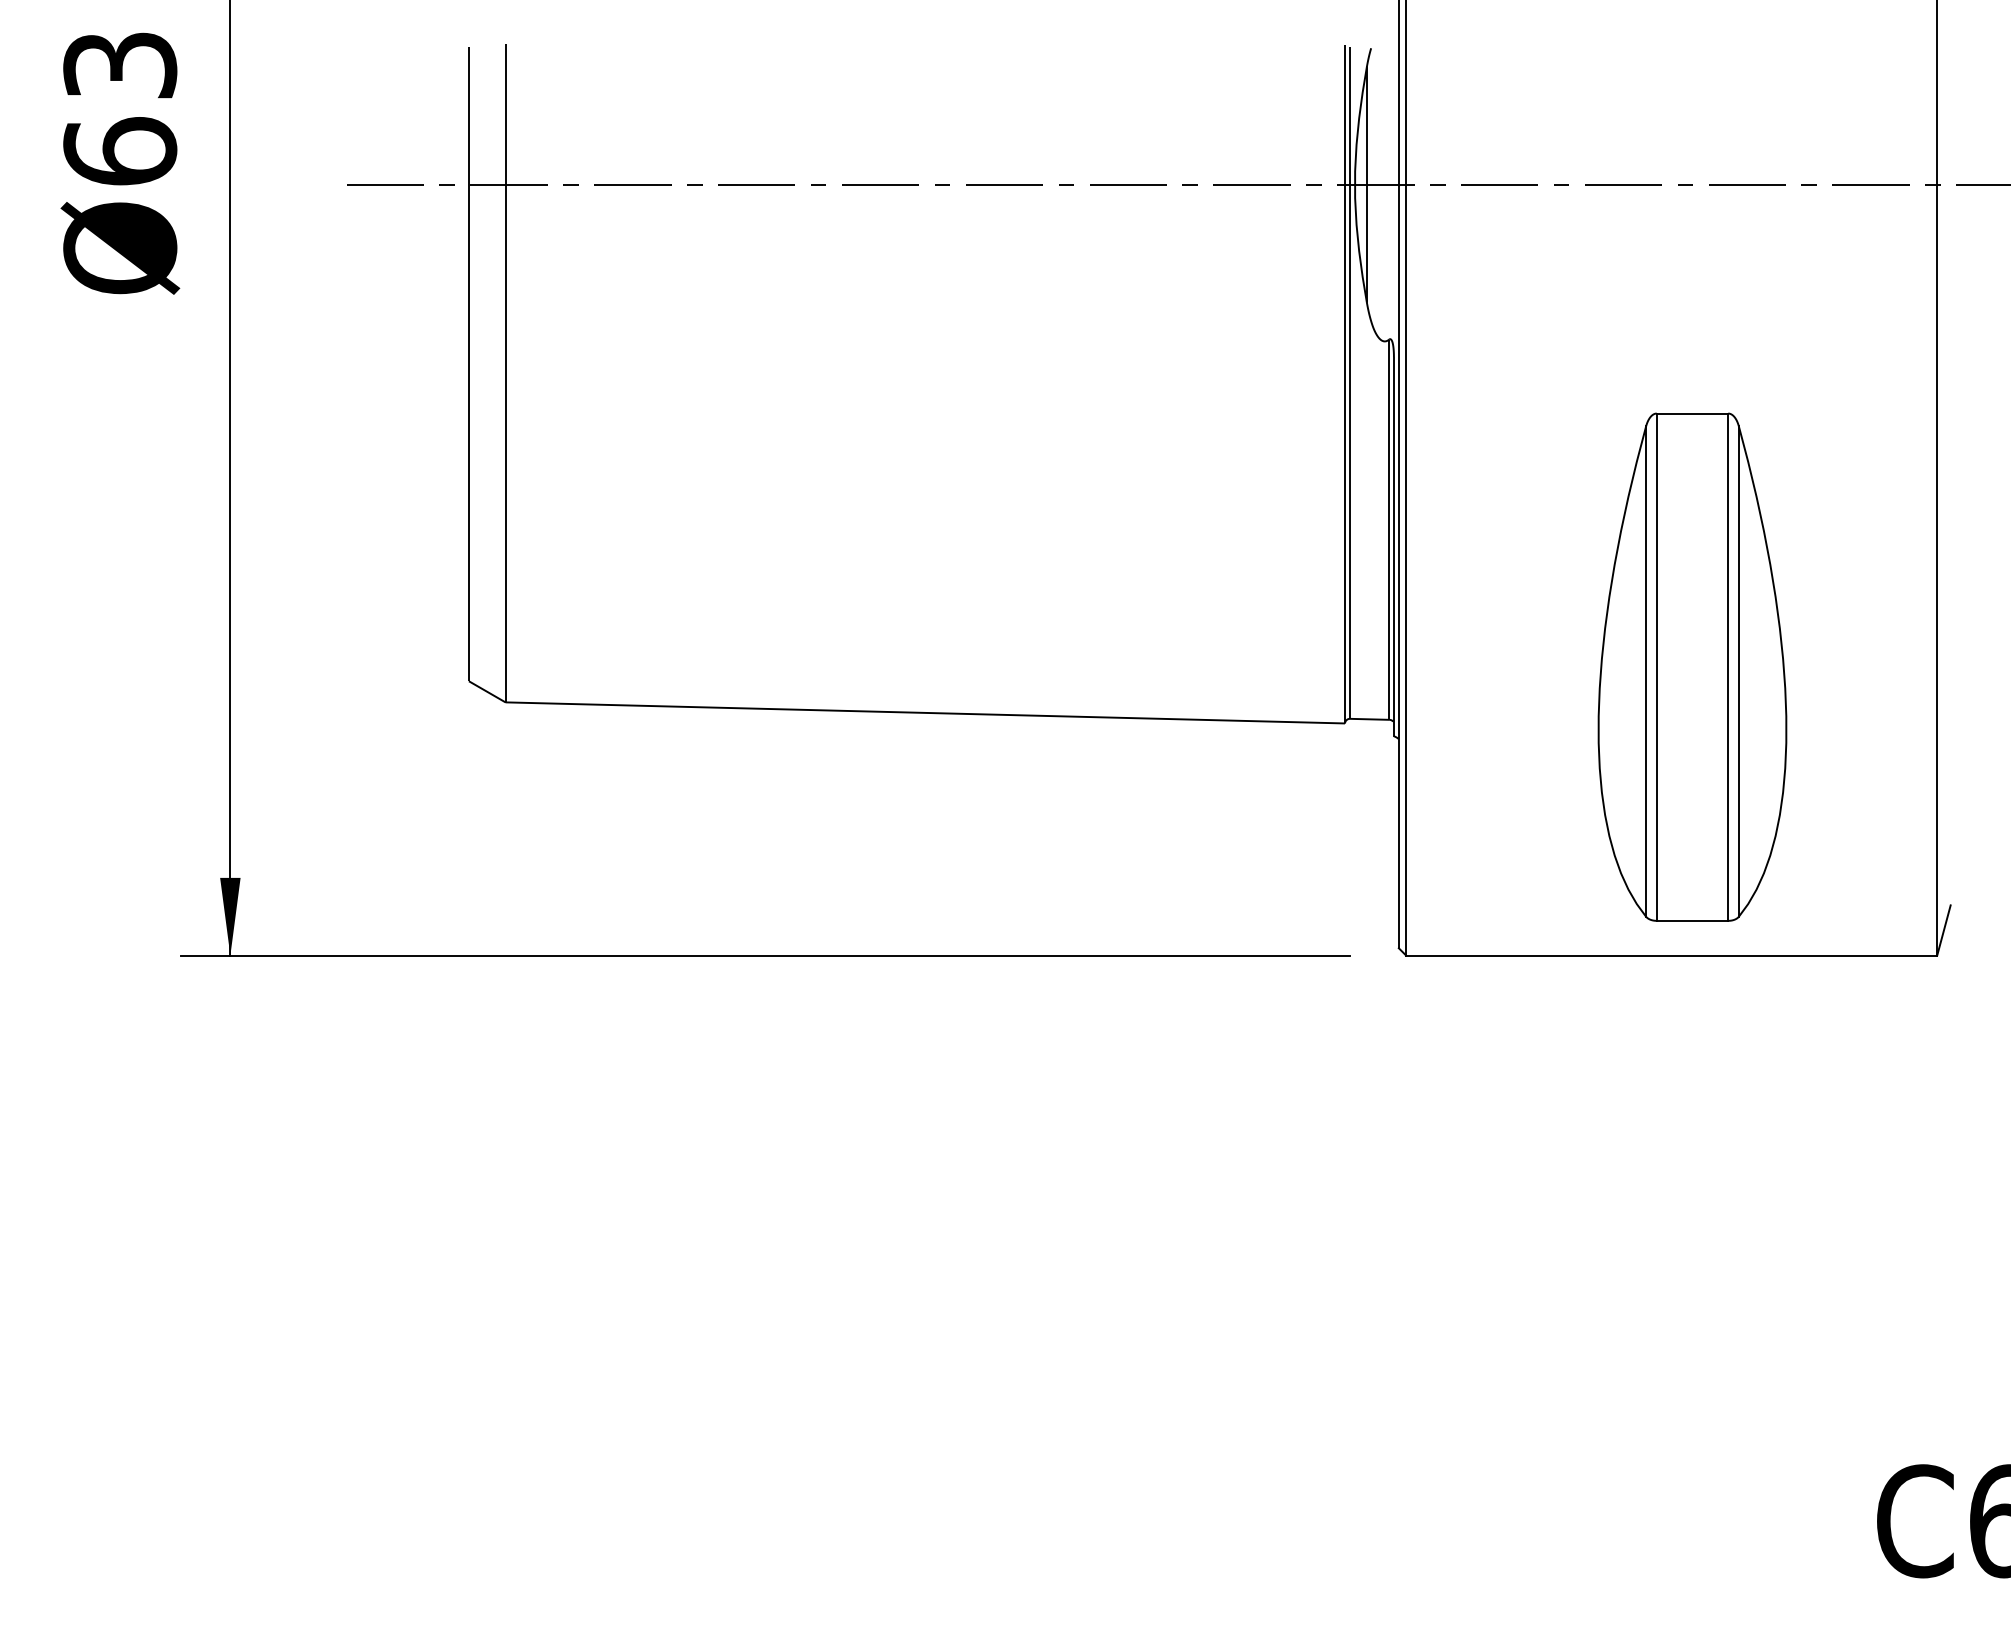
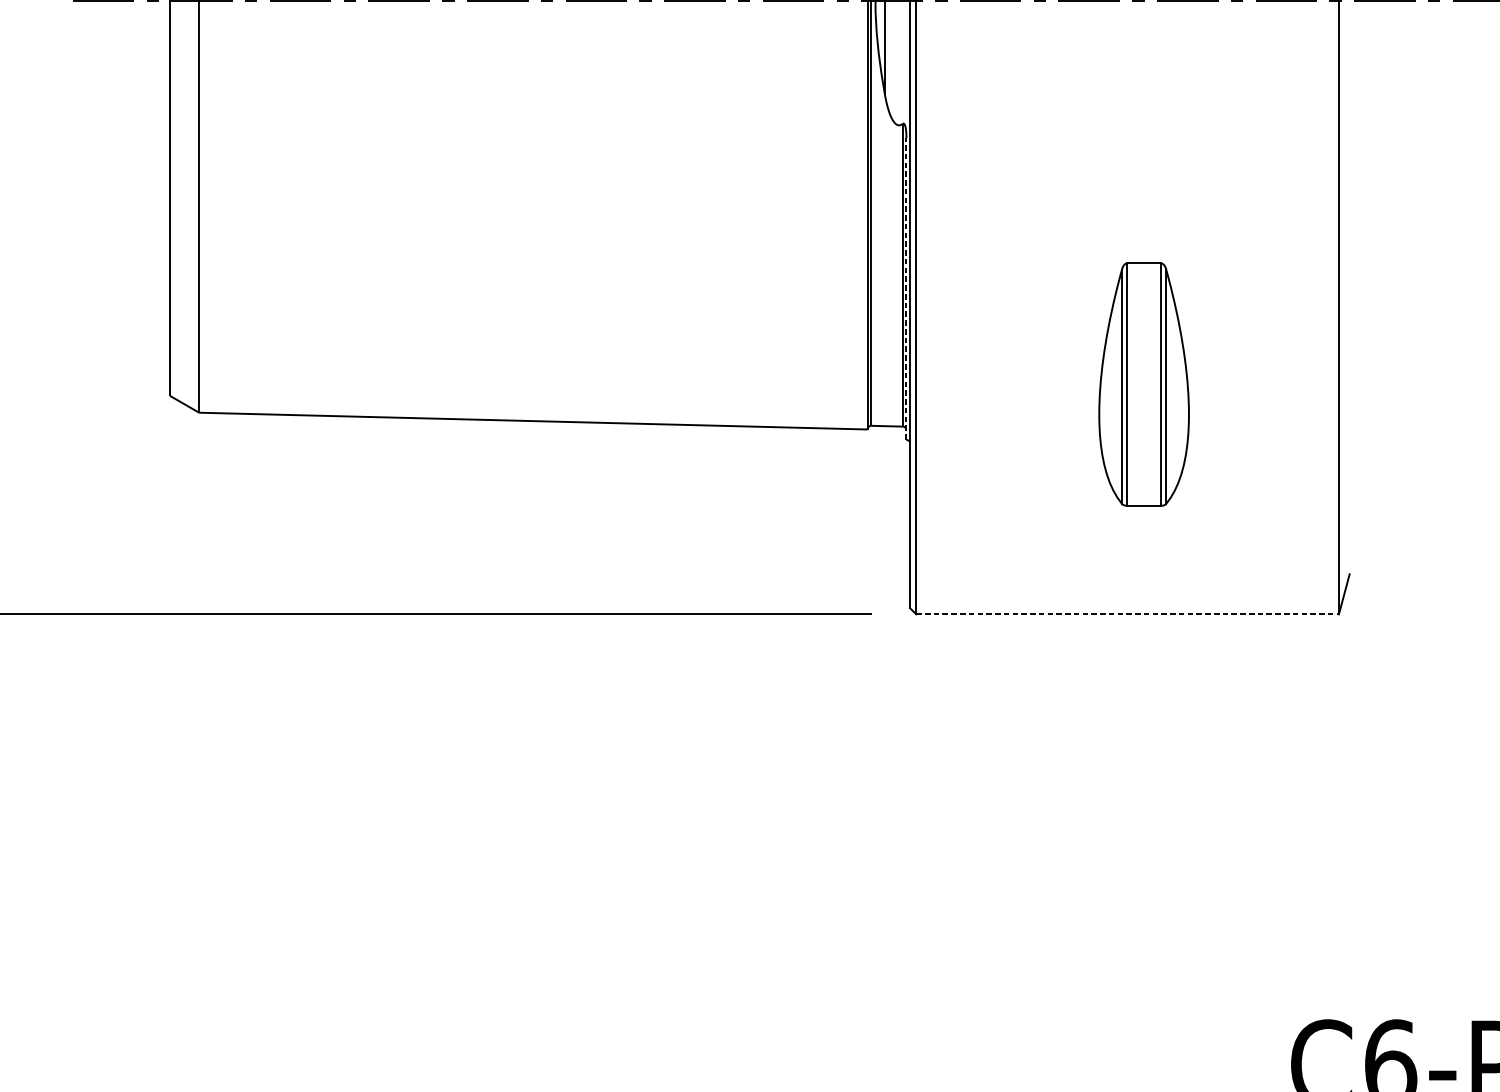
line: (1393, 546) -> (906, 288), solid -> dashed
part: (1692, 666) -> (1144, 384), size x0.6
line: (1671, 955) -> (1127, 614), solid -> dashed

